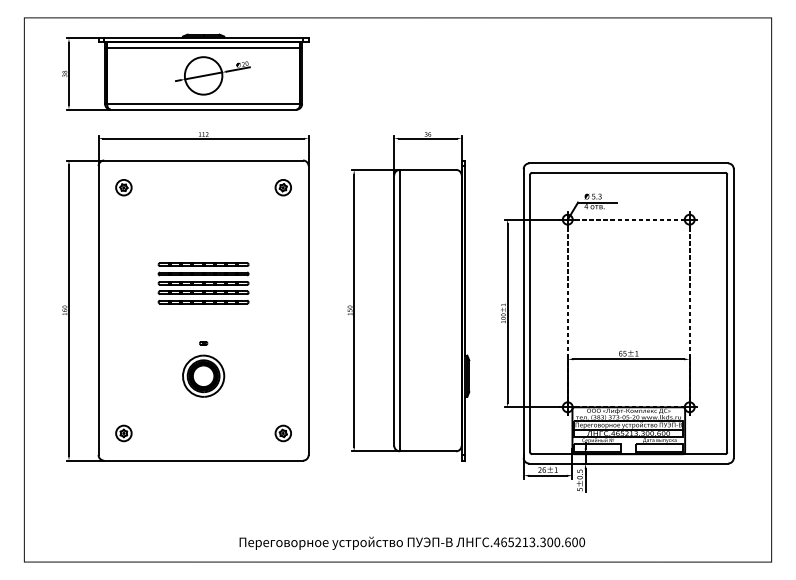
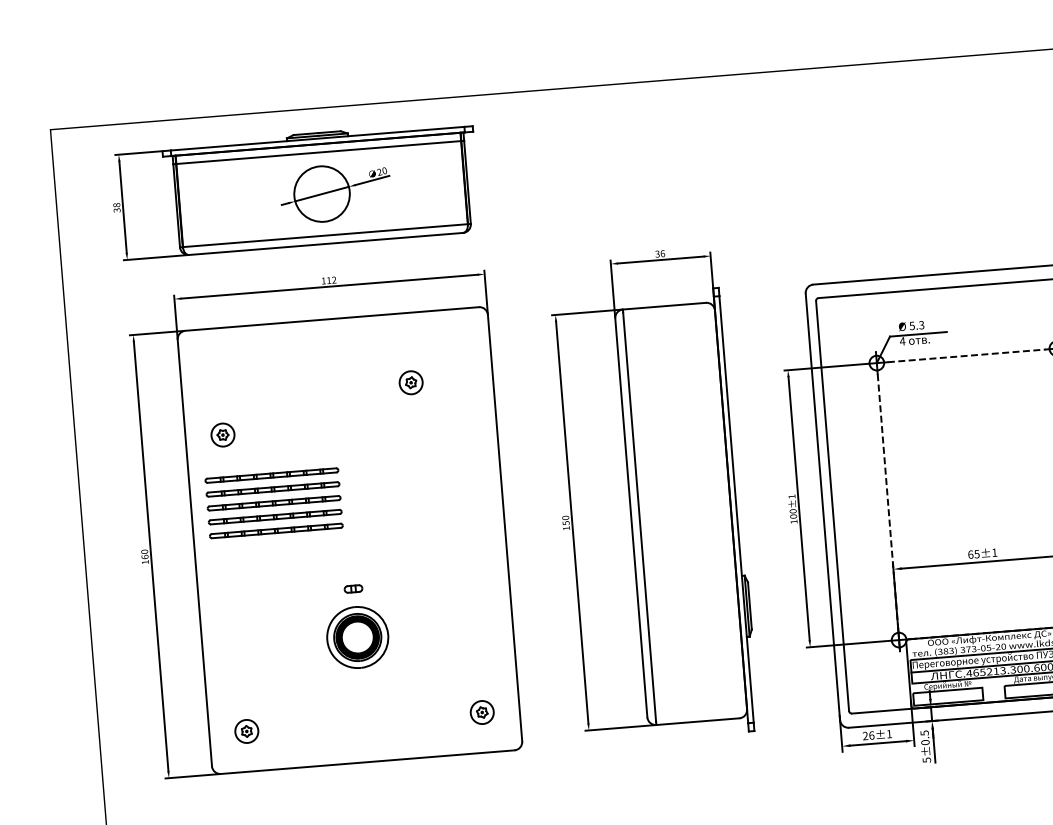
part: (123, 187) -> (222, 434), moved
part: (282, 187) -> (409, 382), moved
part: (203, 283) -> (273, 503), moved
part: (203, 343) -> (353, 589), size x1.6

